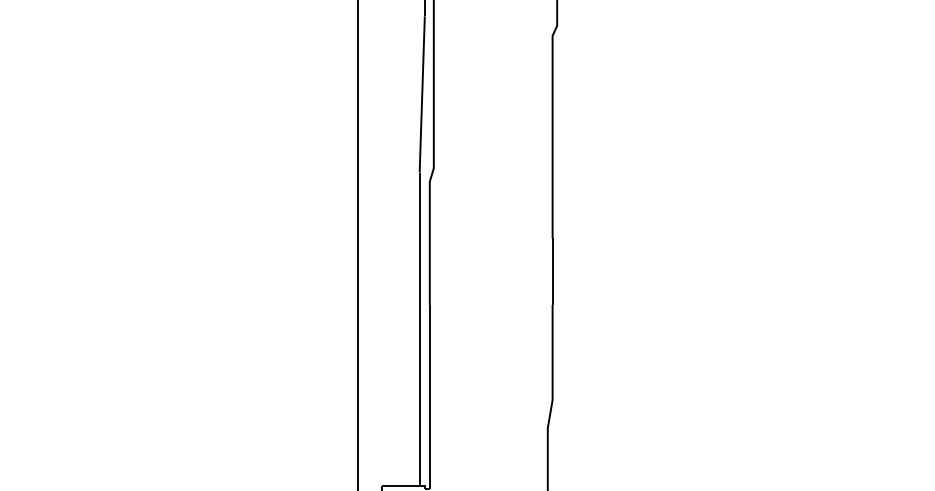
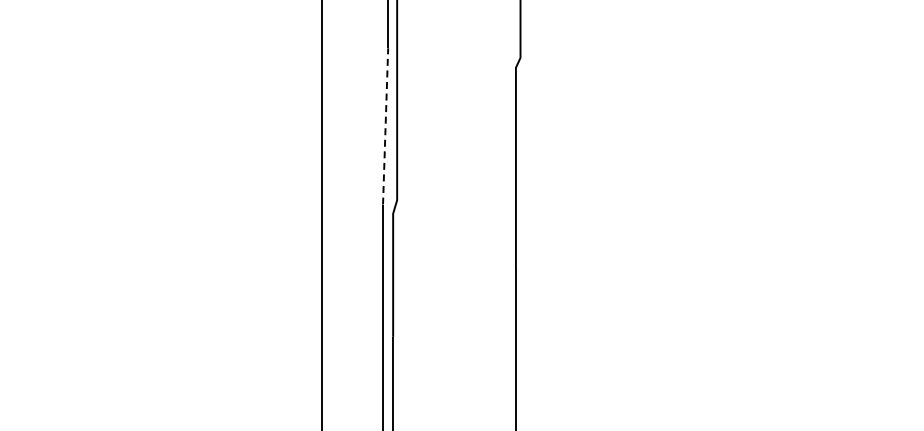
line: (422, 93) -> (385, 125), solid -> dashed

